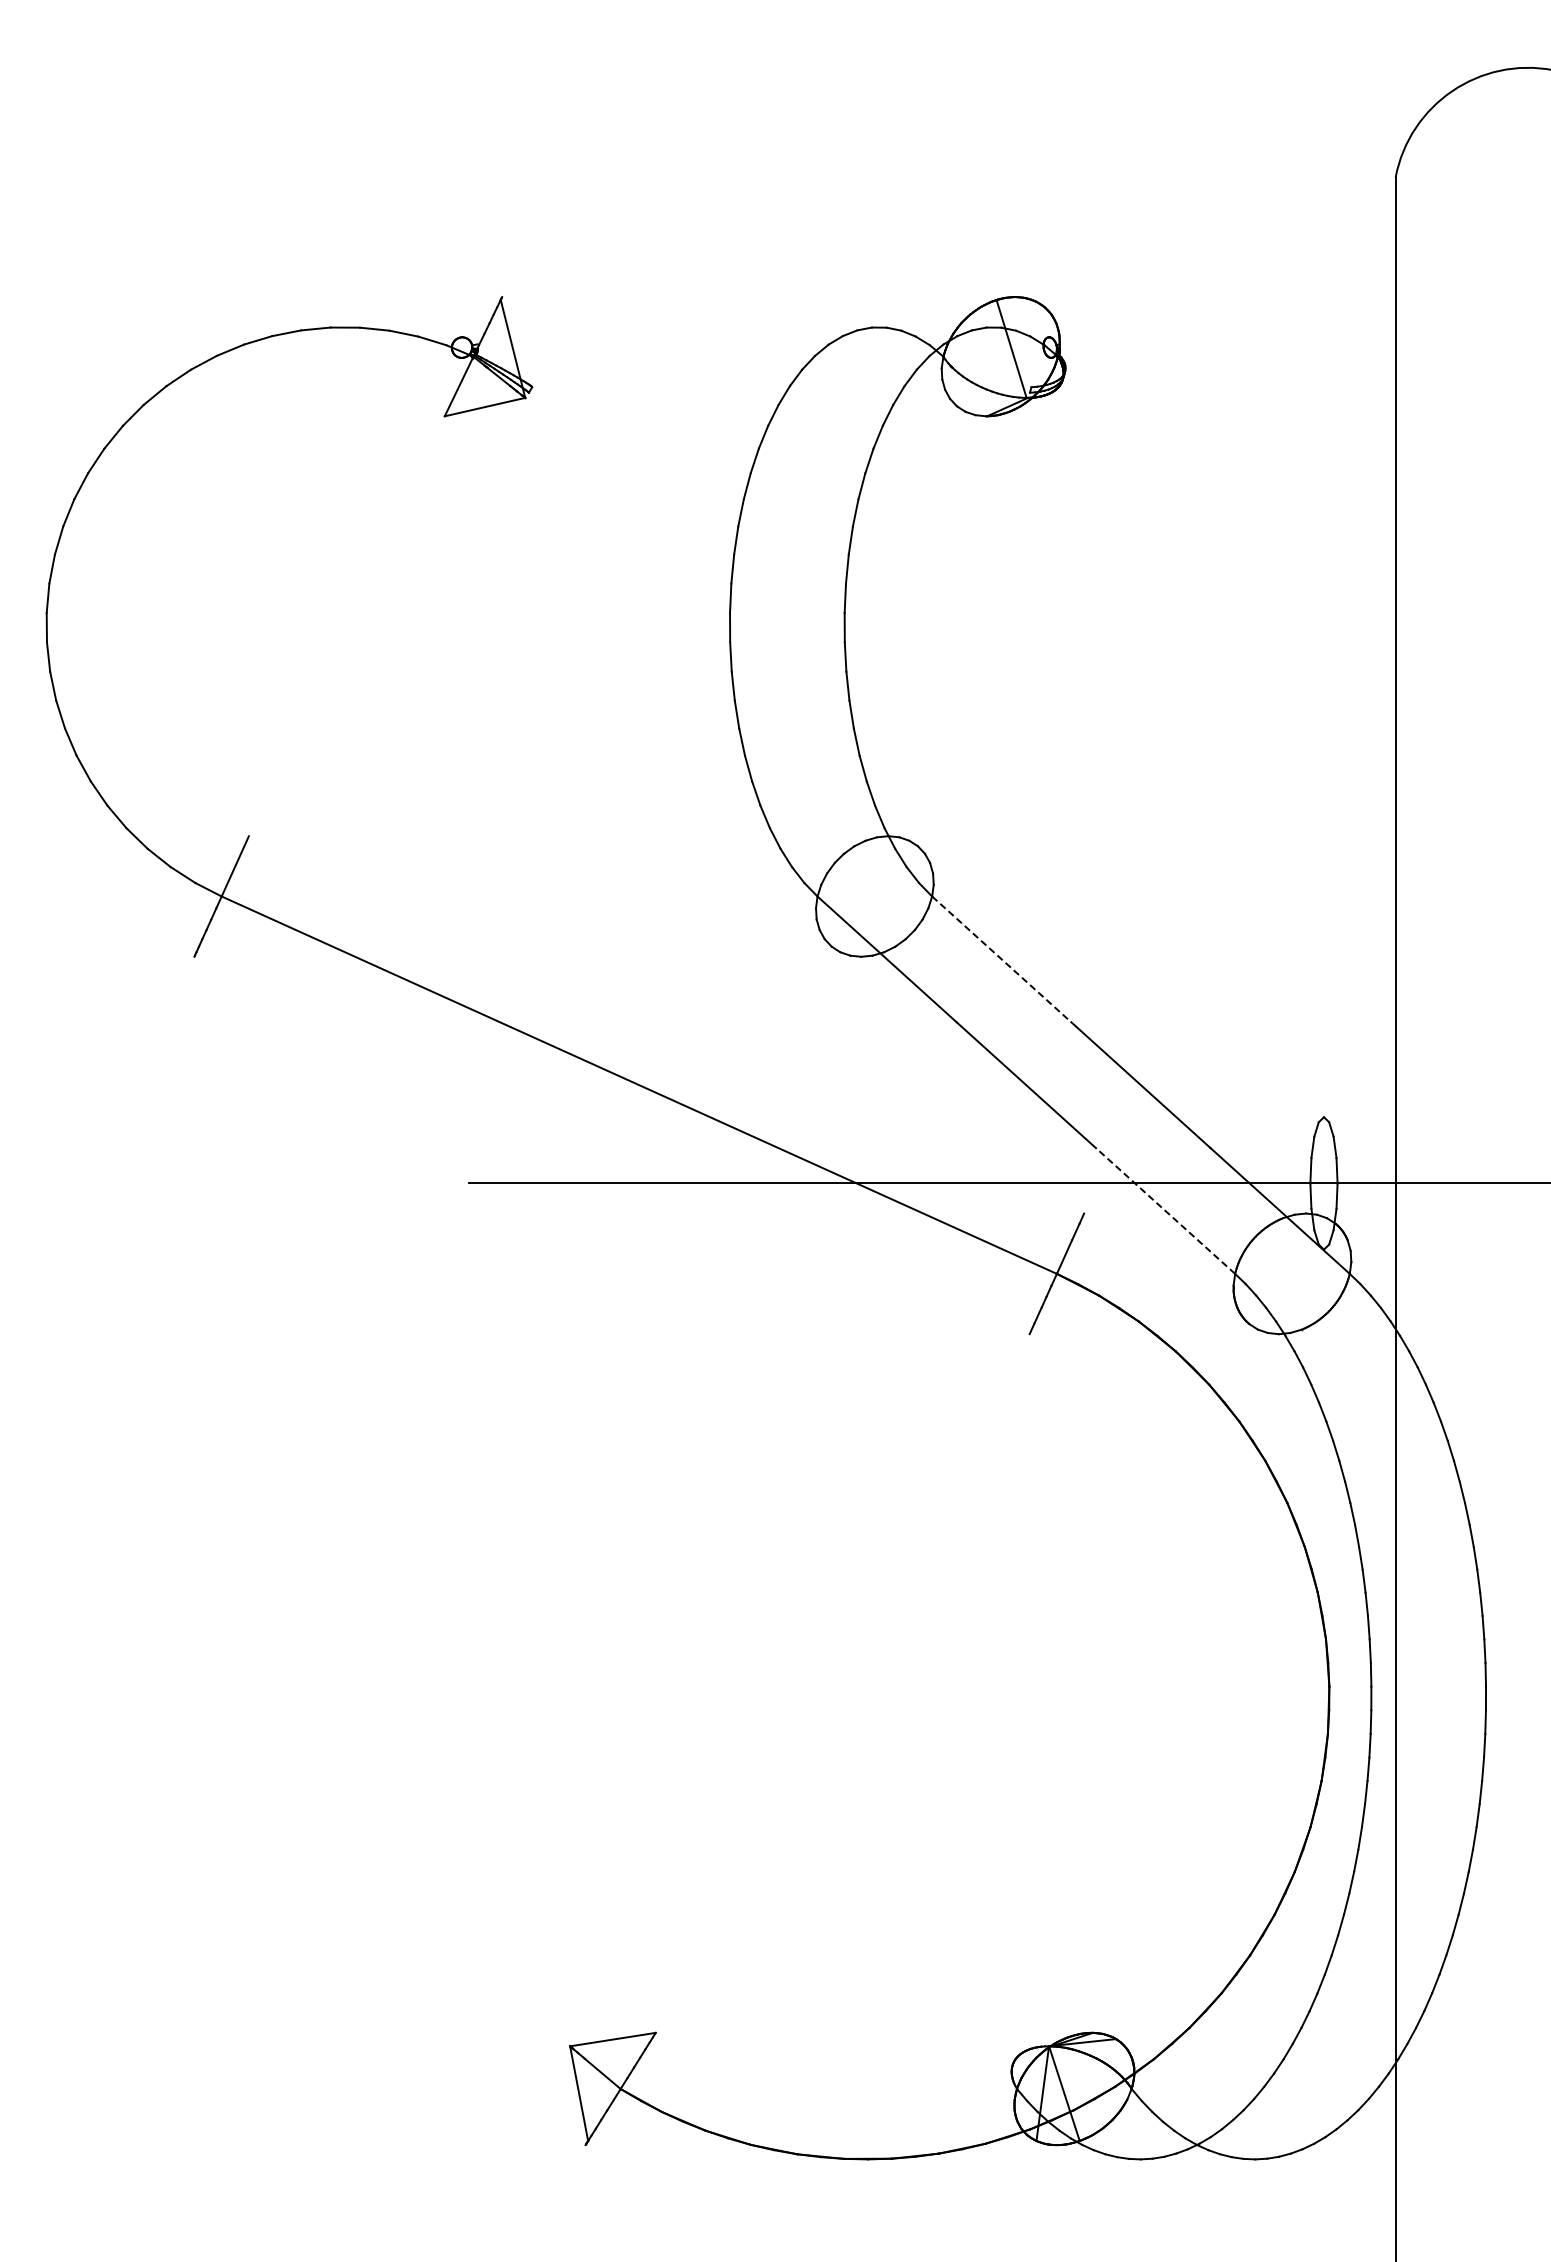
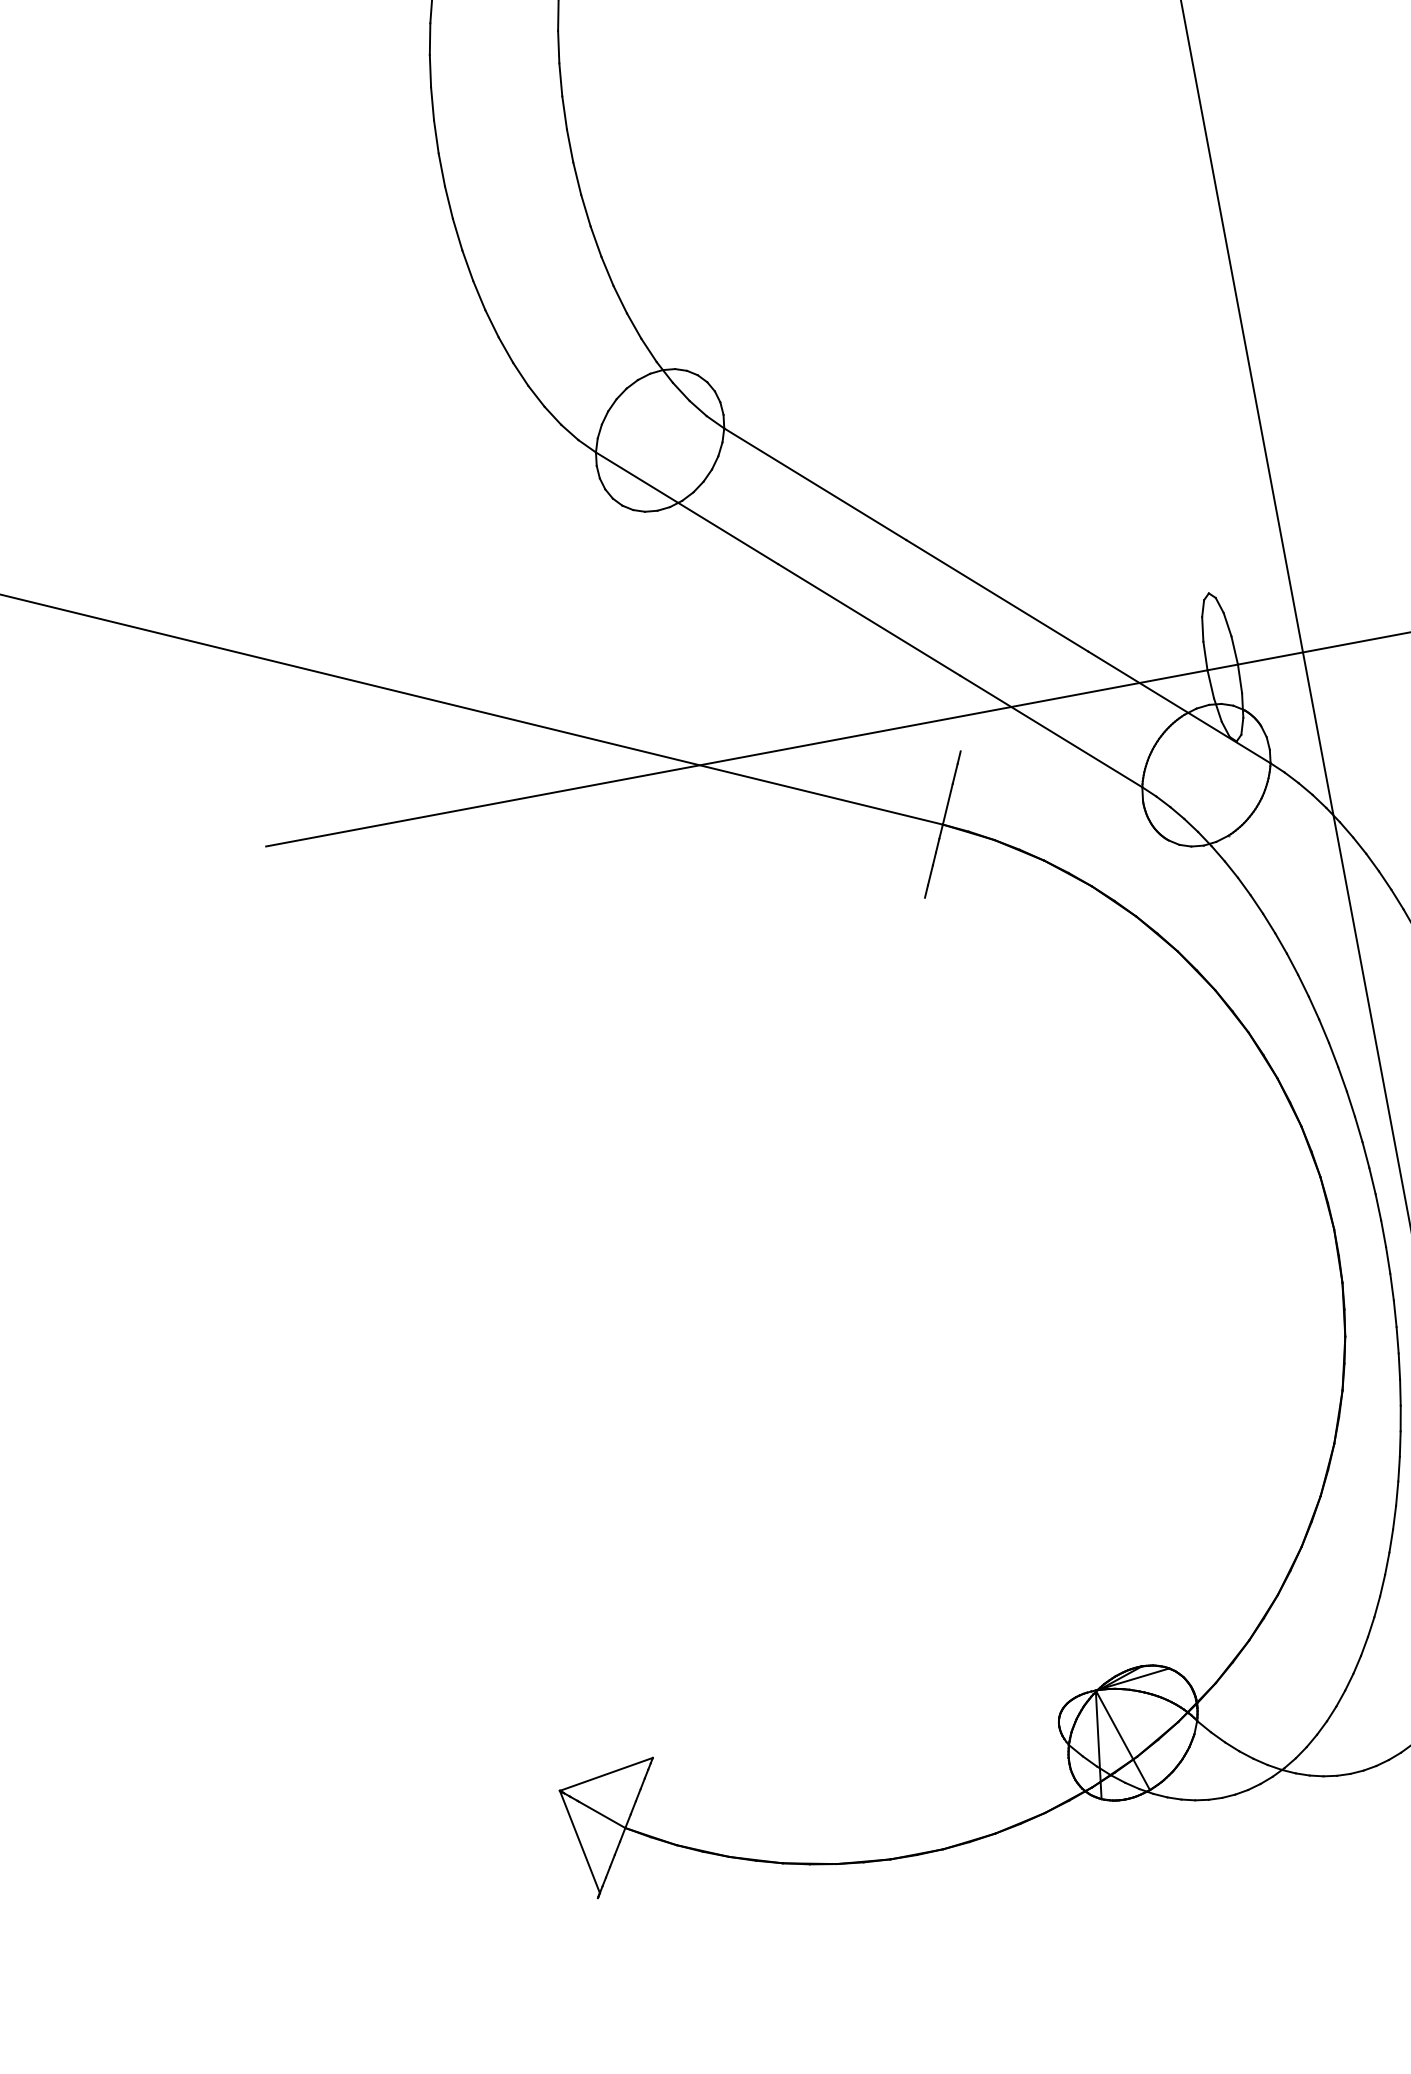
line: (1001, 959) -> (815, 484), dashed -> solid
line: (1165, 1210) -> (1051, 730), dashed -> solid

